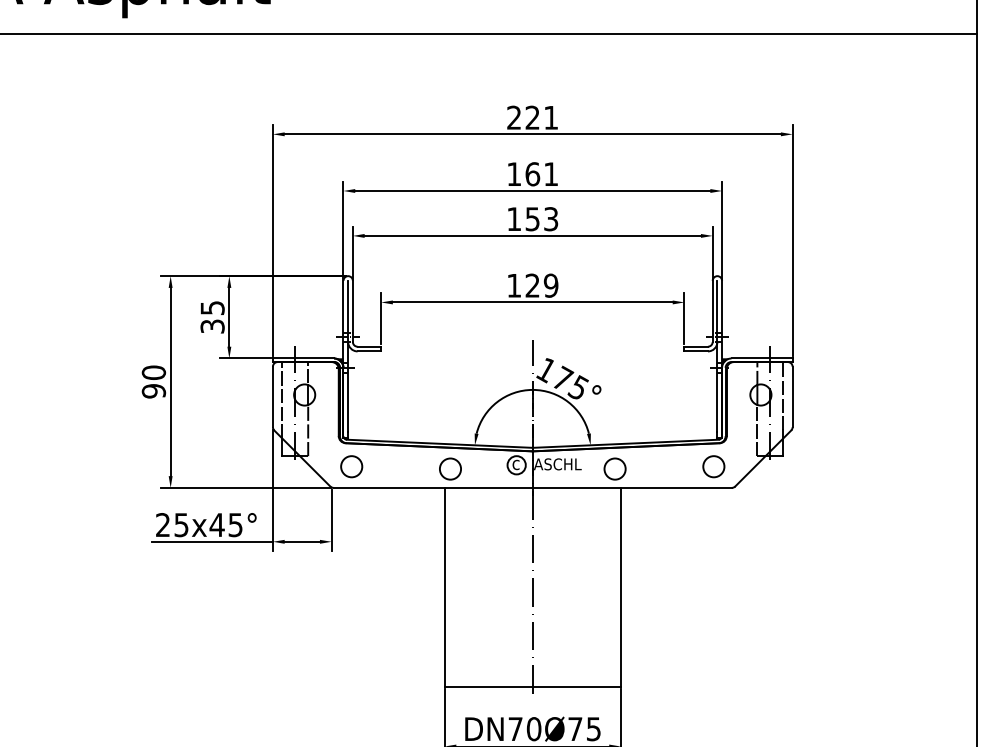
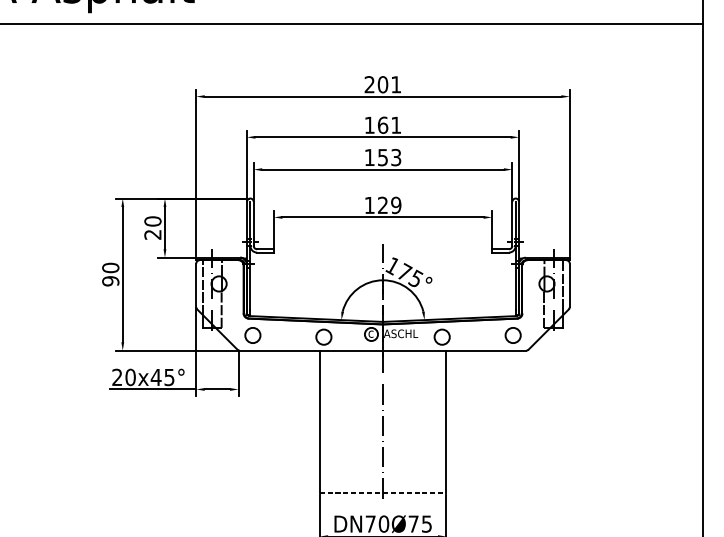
text: (532, 117) -> (382, 84), 221 -> 201
text: (212, 316) -> (152, 227), 35 -> 20
text: (181, 525) -> (130, 377), 25x45° -> 20x45°
line: (533, 686) -> (383, 493), solid -> dashed

